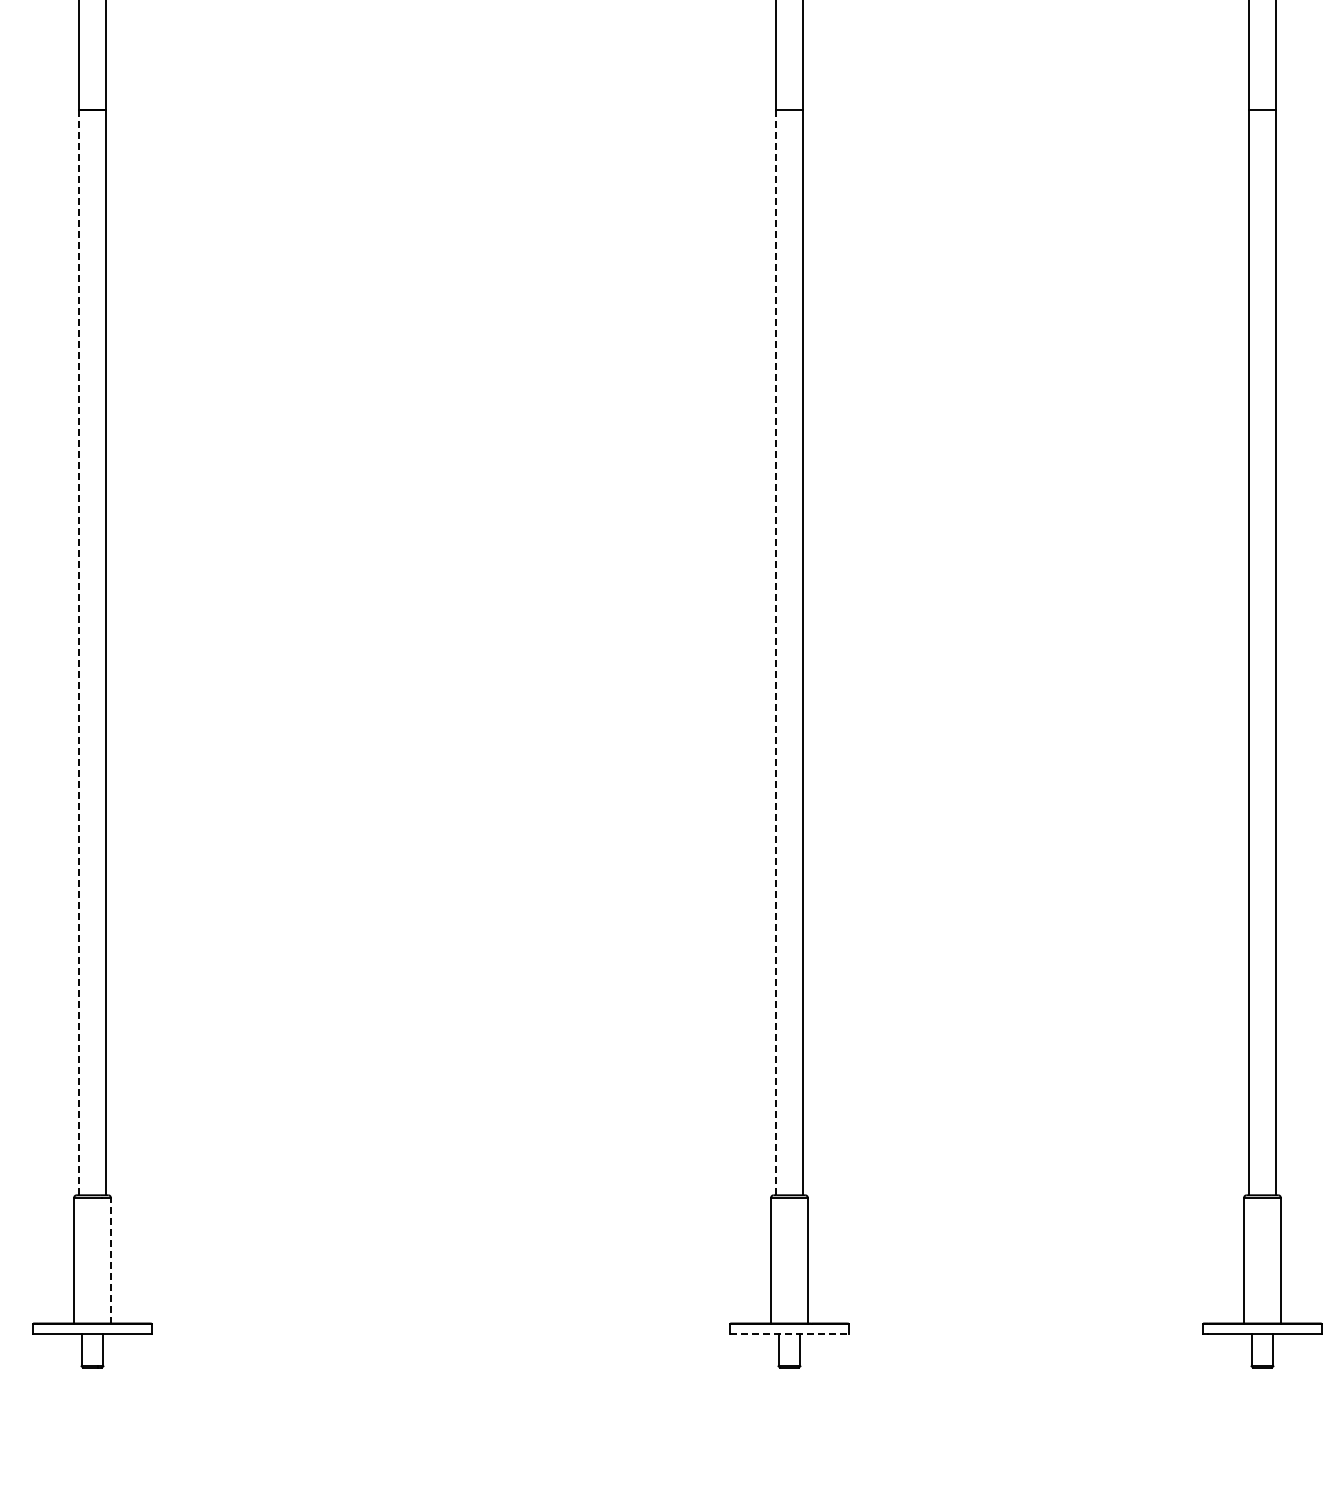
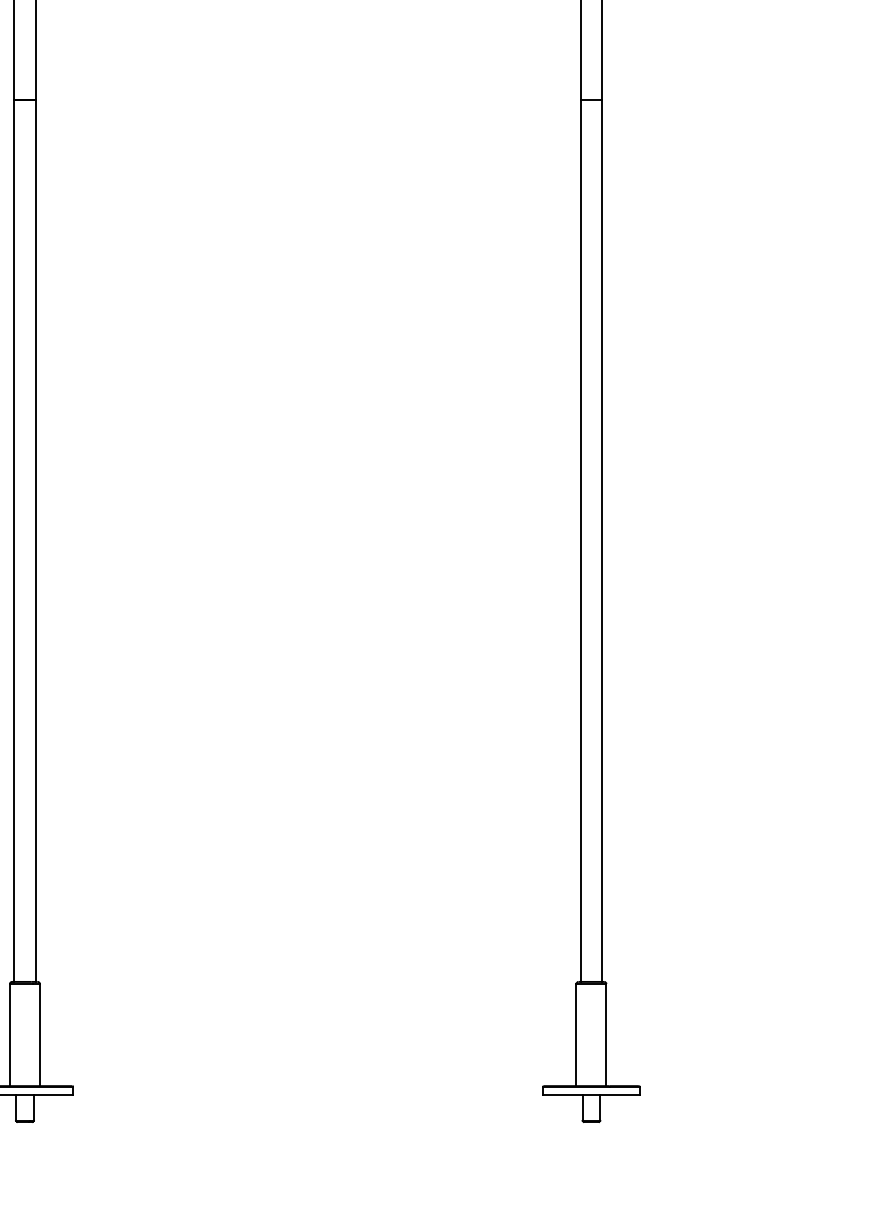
line: (79, 653) -> (14, 541), dashed -> solid
line: (776, 653) -> (580, 541), dashed -> solid
line: (110, 1260) -> (39, 1034), dashed -> solid
line: (789, 1334) -> (591, 1095), dashed -> solid

